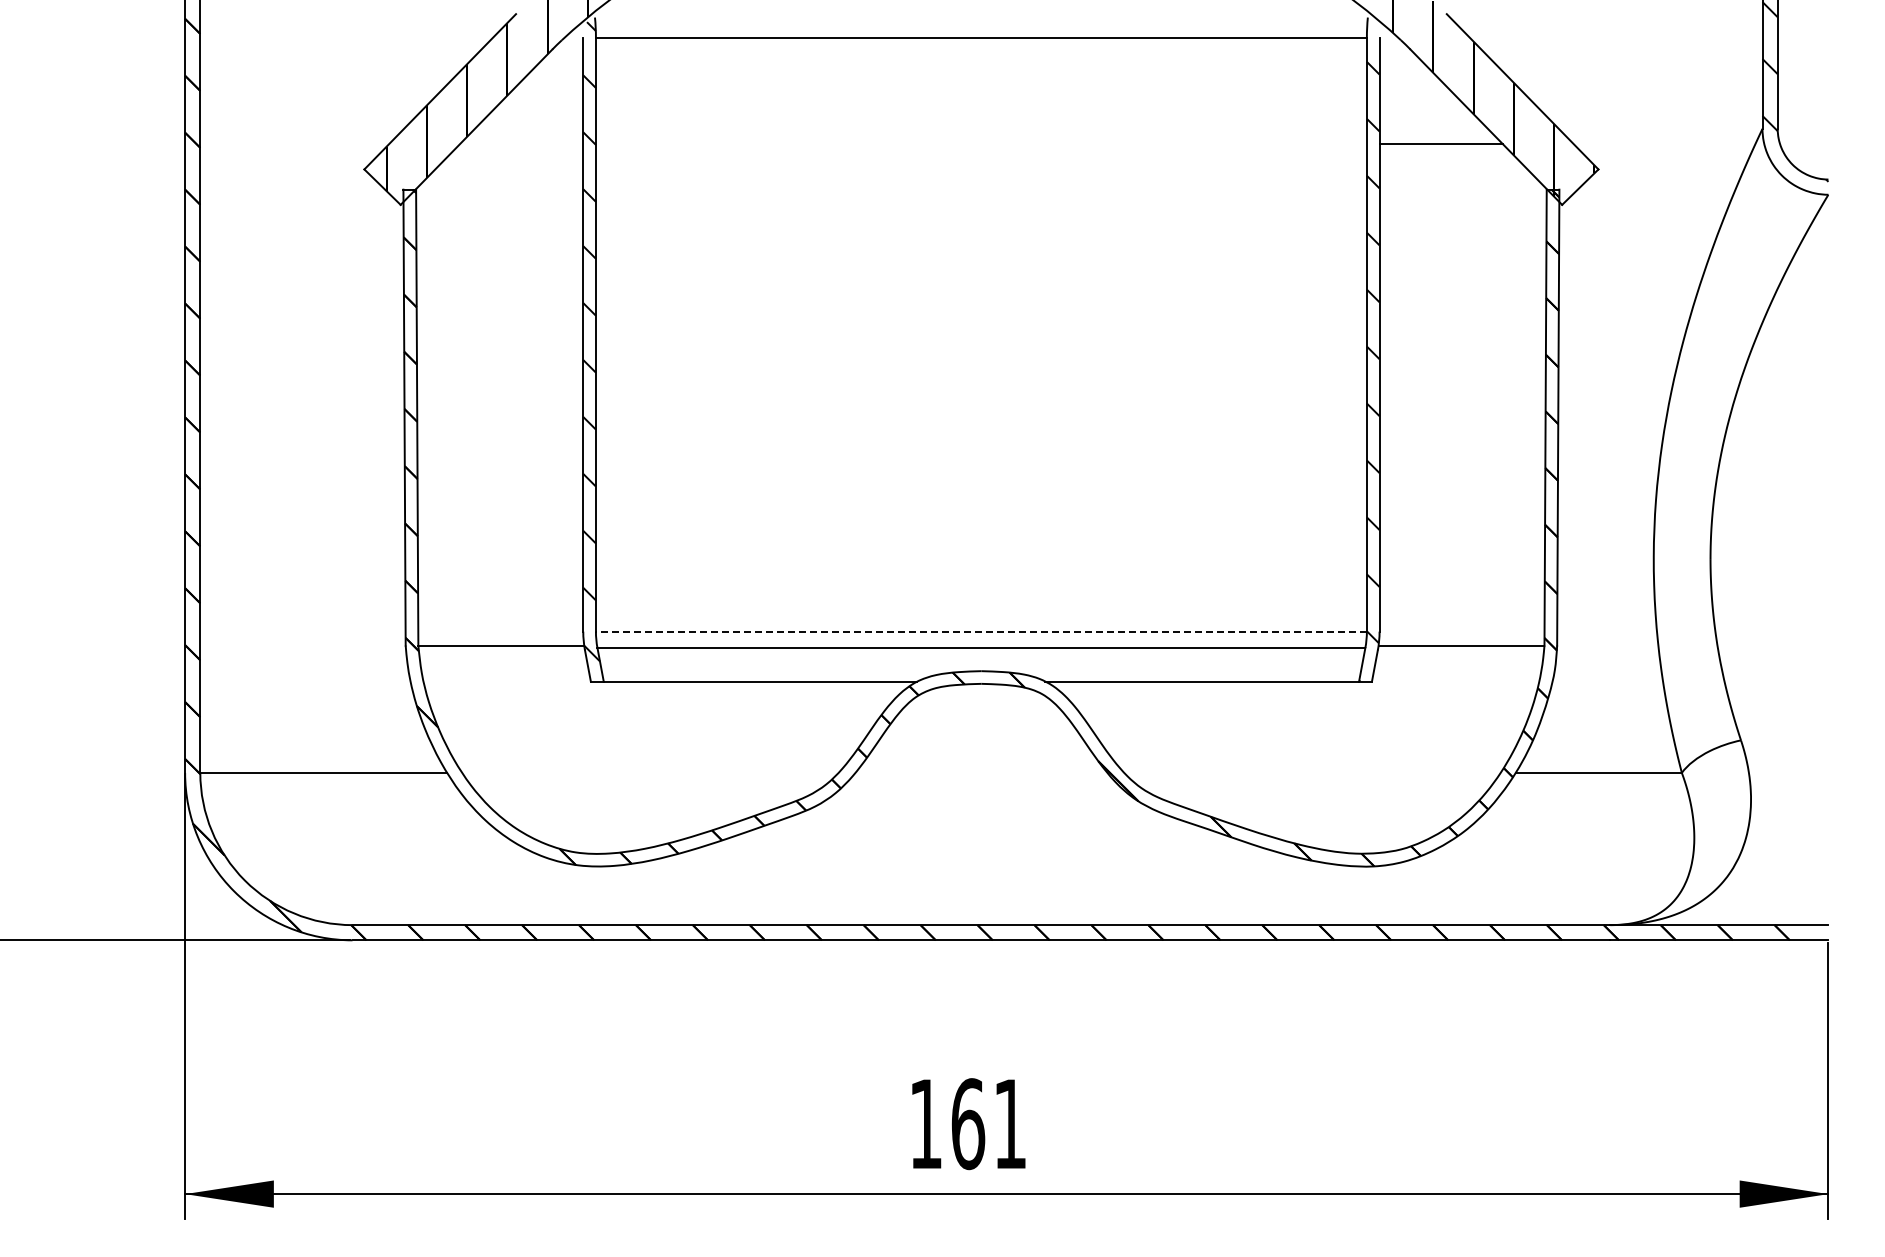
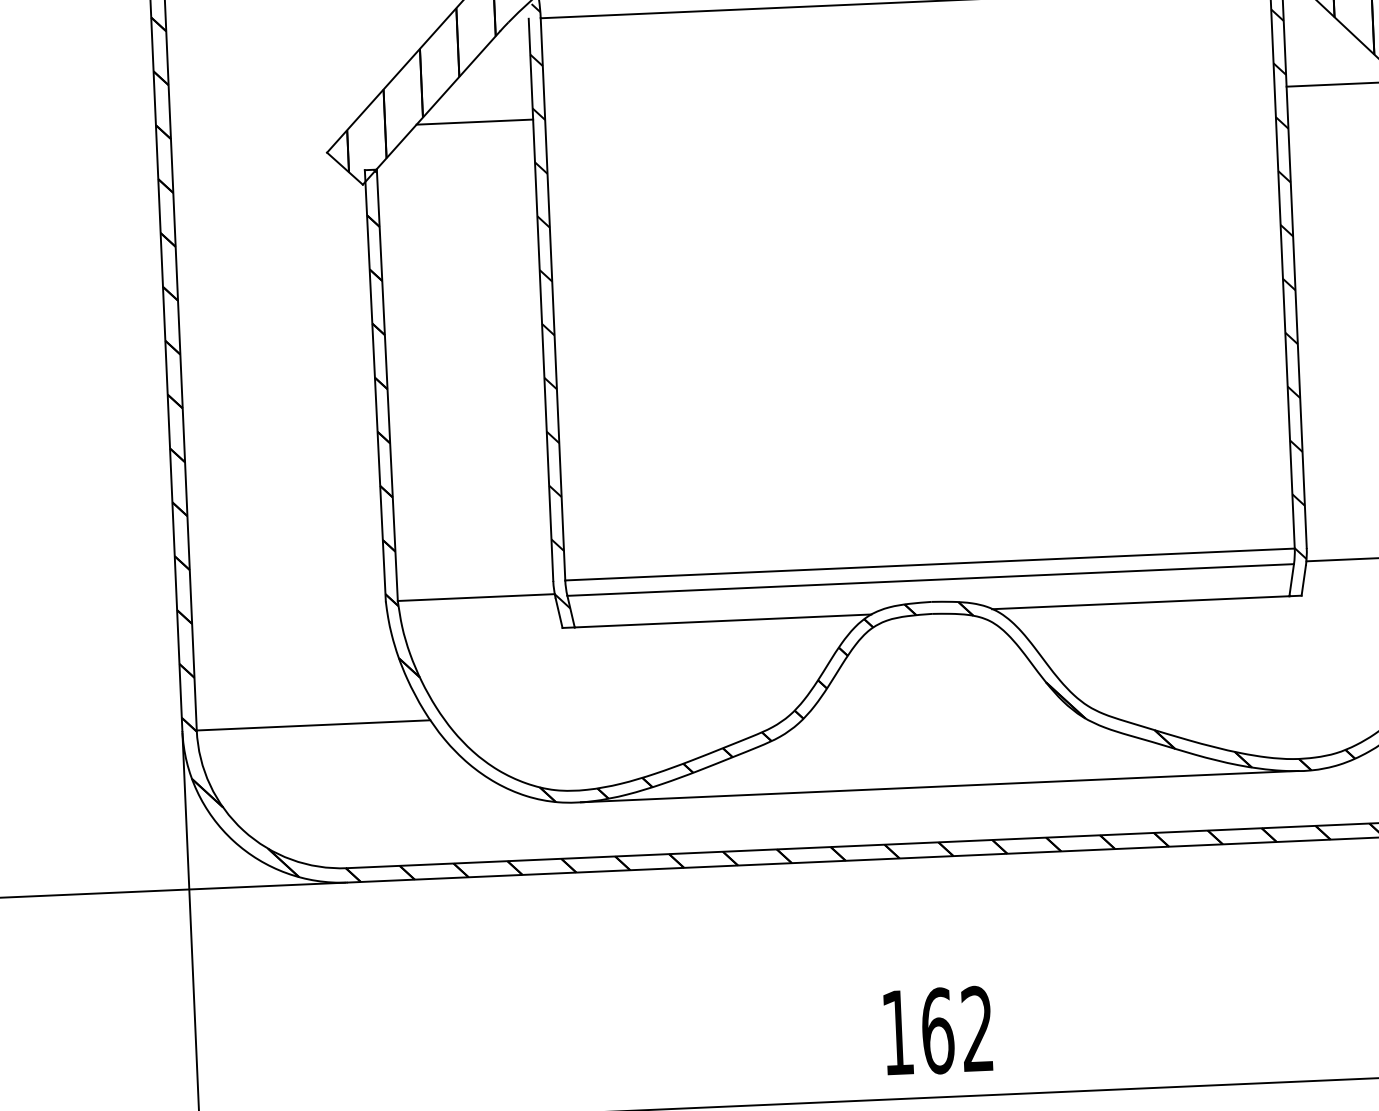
line: (521, 144) -> (474, 122), added
line: (980, 631) -> (929, 564), dashed -> solid
line: (981, 866) -> (939, 786), added
text: (1009, 1123) -> (976, 1028), 161 -> 162

